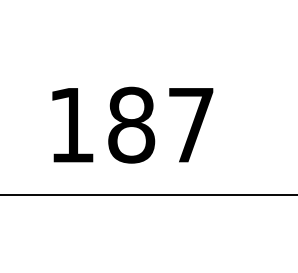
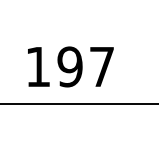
text: (130, 124) -> (69, 66), 187 -> 197

